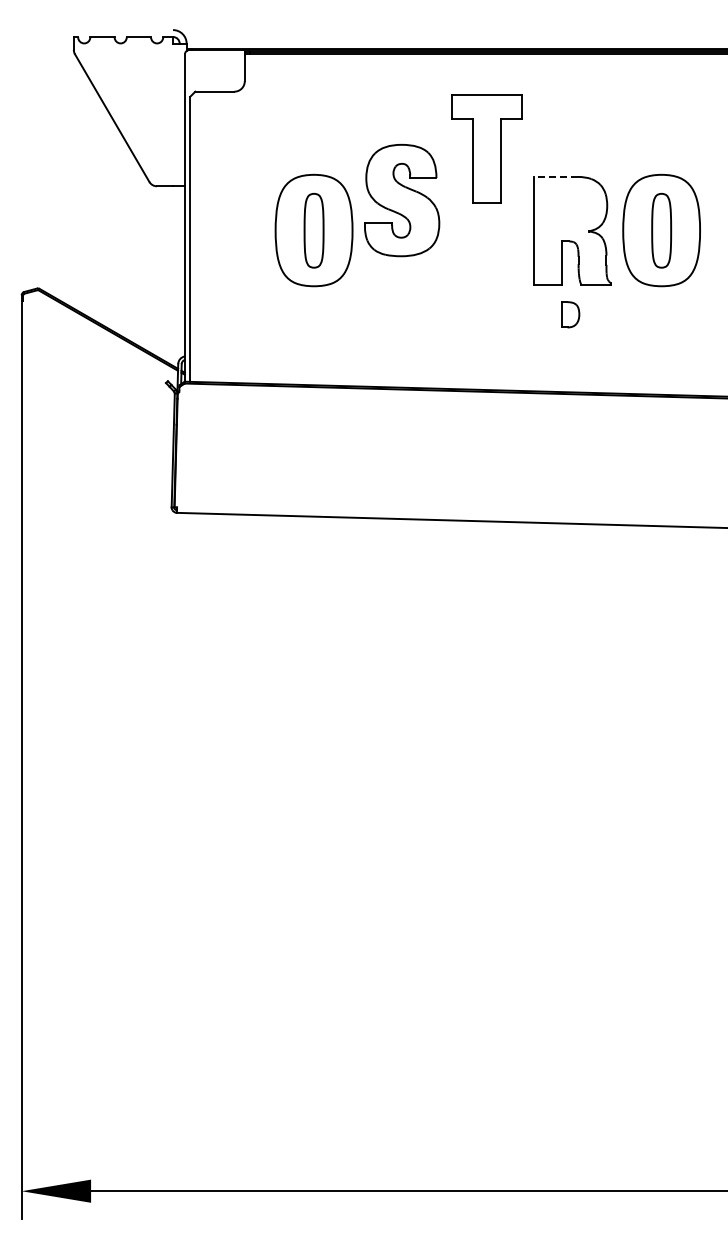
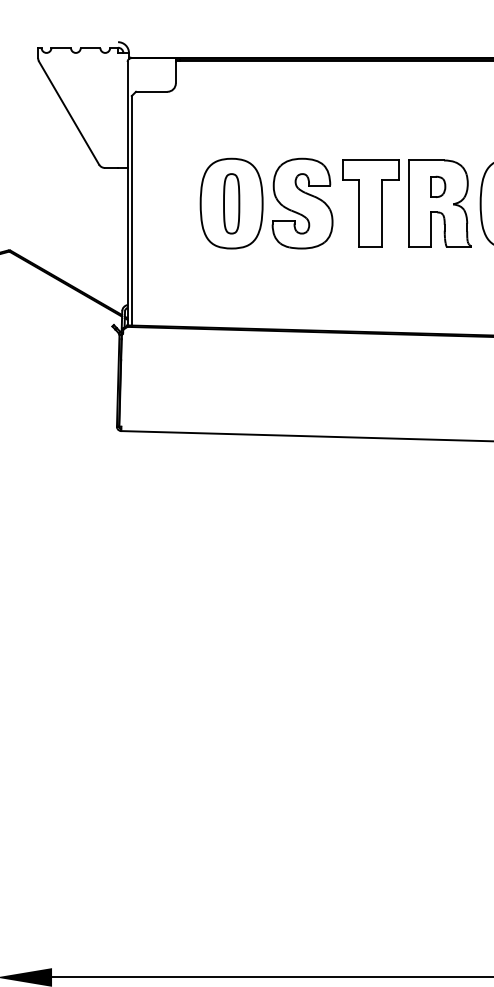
part: (486, 148) -> (370, 203), moved
line: (555, 176) -> (426, 160), dashed -> solid
part: (402, 200) -> (302, 203), moved
part: (570, 314) -> (438, 186), moved

